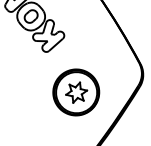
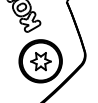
part: (76, 92) -> (40, 61), size x1.43

